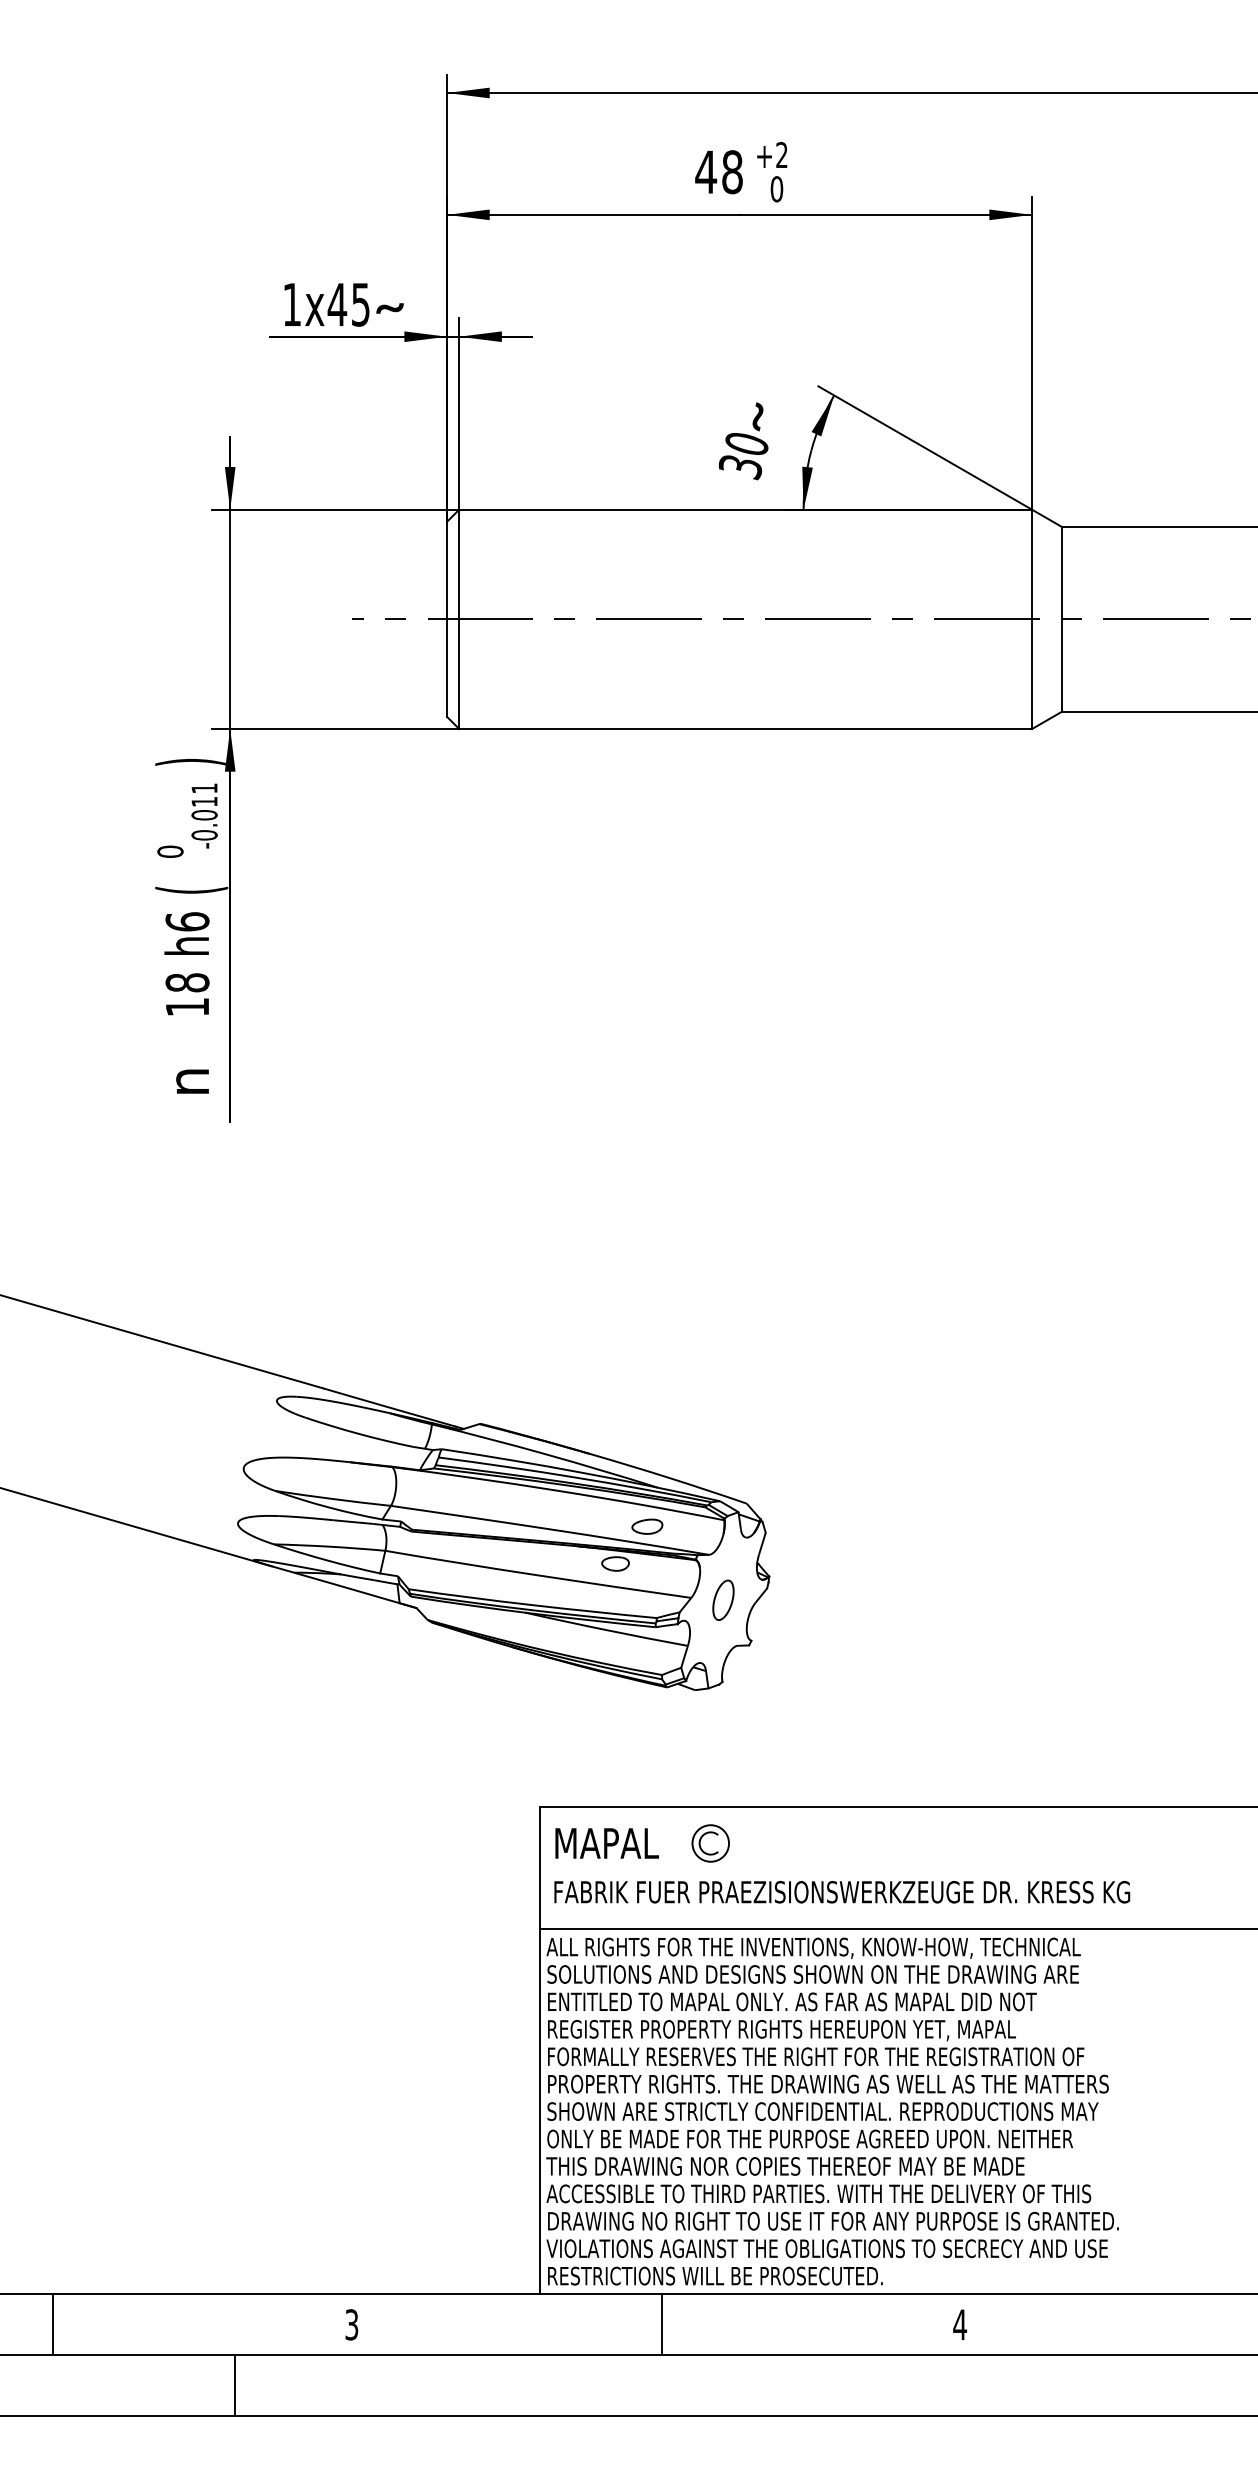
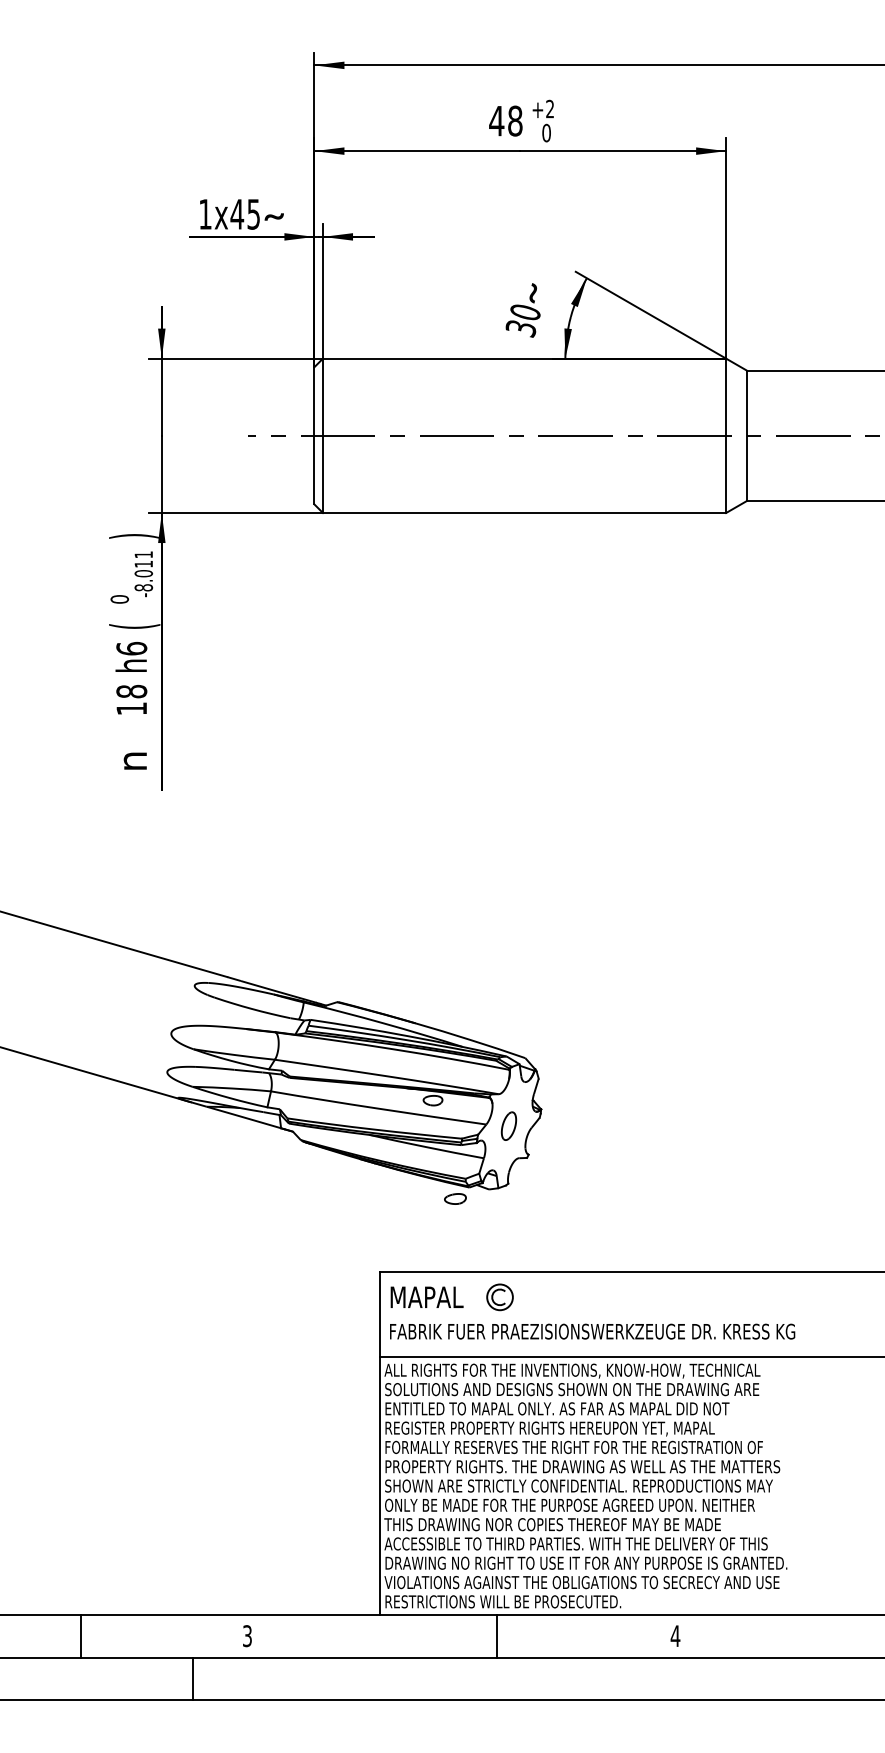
text: (204, 835) -> (143, 587), -0.011 -> -8.011
part: (647, 1526) -> (455, 1198), moved
line: (52, 2324) -> (81, 1635), moved
line: (662, 2324) -> (497, 1635), moved
line: (235, 2385) -> (193, 1678), moved

